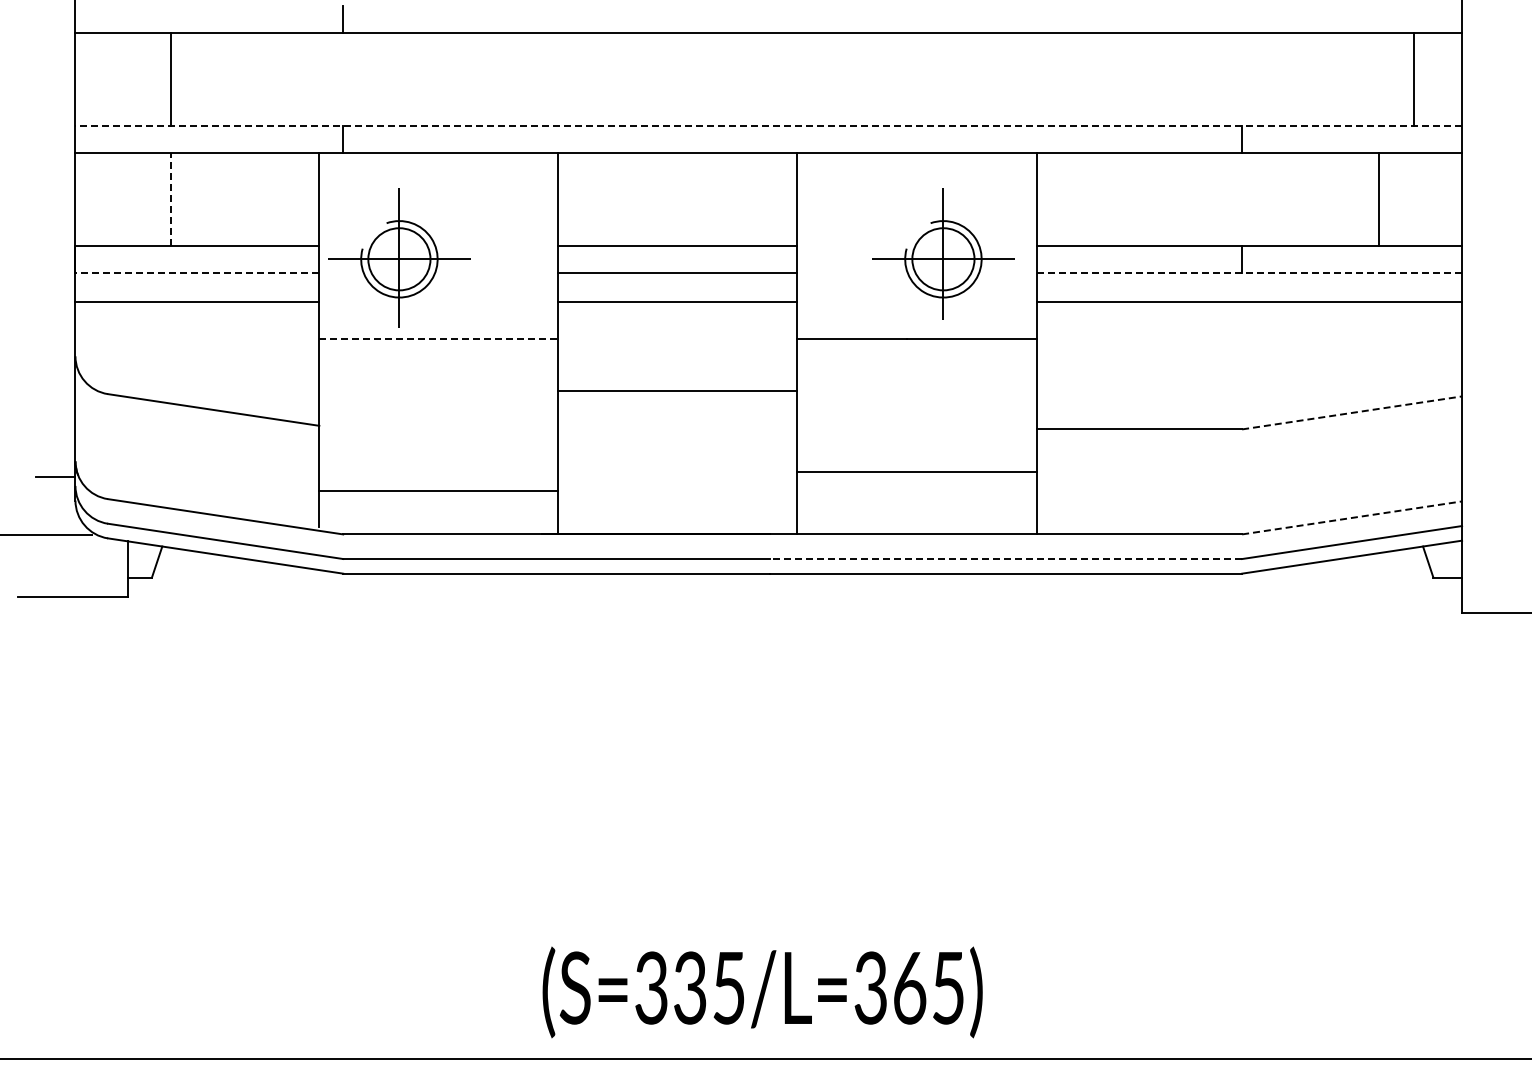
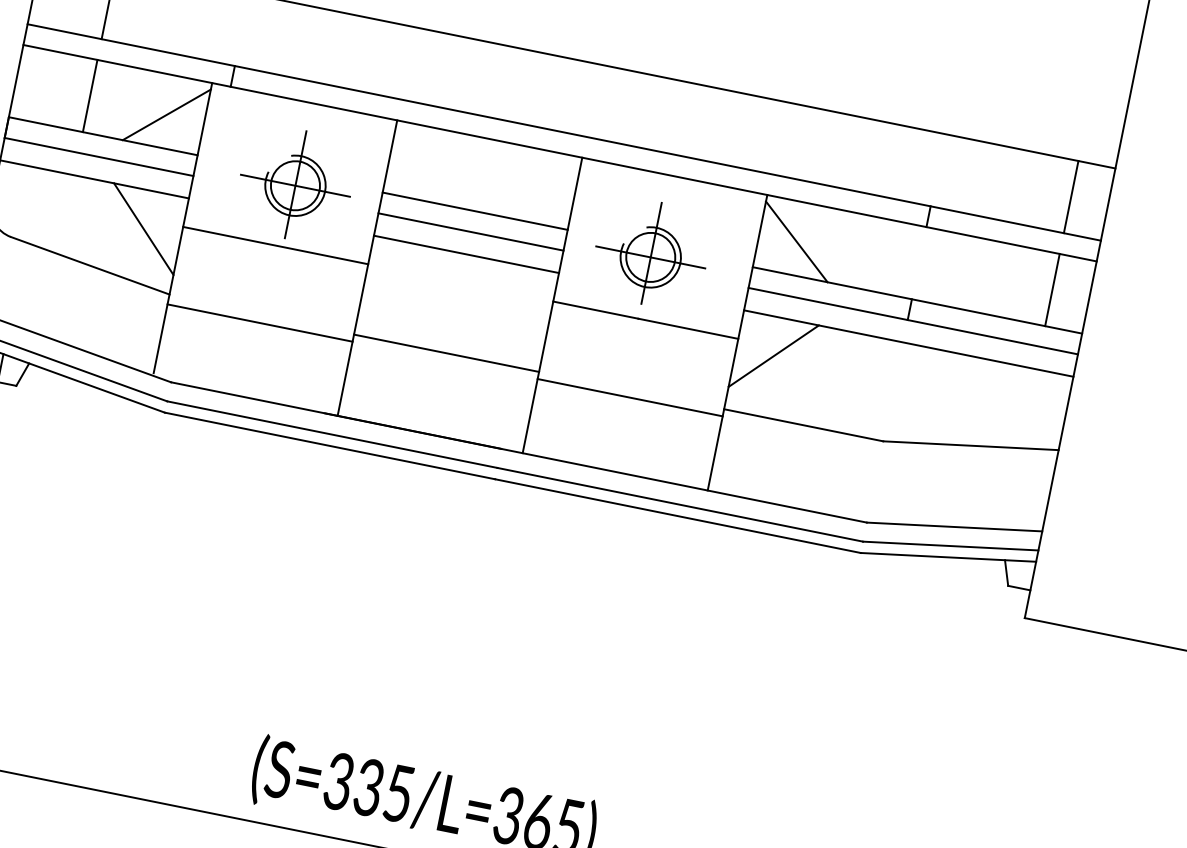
line: (768, 125) -> (564, 132), dashed -> solid
line: (1379, 198) -> (1052, 289), moved
line: (171, 199) -> (90, 96), dashed -> solid
line: (270, 203) -> (166, 114), added
line: (1084, 203) -> (796, 241), added
part: (943, 253) -> (651, 252), moved
part: (399, 257) -> (295, 184), moved
line: (197, 272) -> (99, 156), dashed -> solid
line: (1249, 272) -> (913, 321), dashed -> solid
line: (438, 338) -> (275, 245), dashed -> solid
line: (270, 350) -> (143, 228), added
line: (1084, 350) -> (773, 355), added
line: (677, 391) -> (446, 353), moved
line: (1352, 412) -> (971, 445), dashed -> solid
line: (916, 471) -> (629, 397), moved
line: (438, 490) -> (259, 322), moved
line: (1352, 517) -> (954, 526), dashed -> solid
line: (1005, 559) -> (679, 505), dashed -> solid

